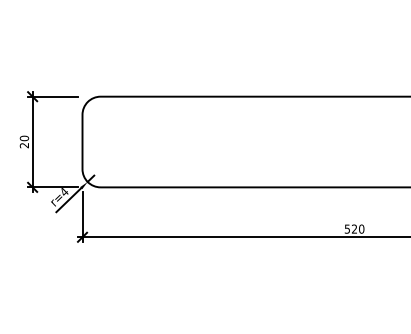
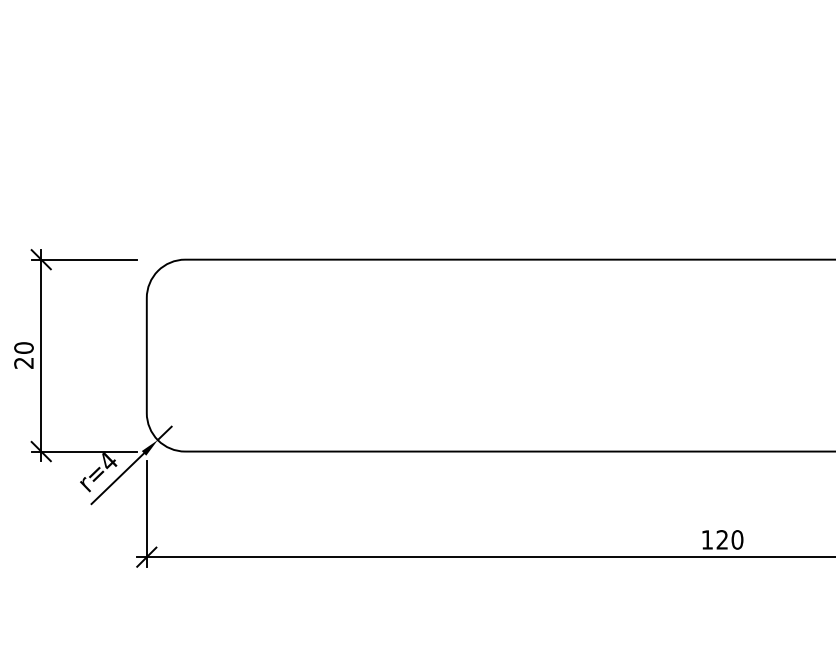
text: (346, 228) -> (705, 538), 520 -> 120

